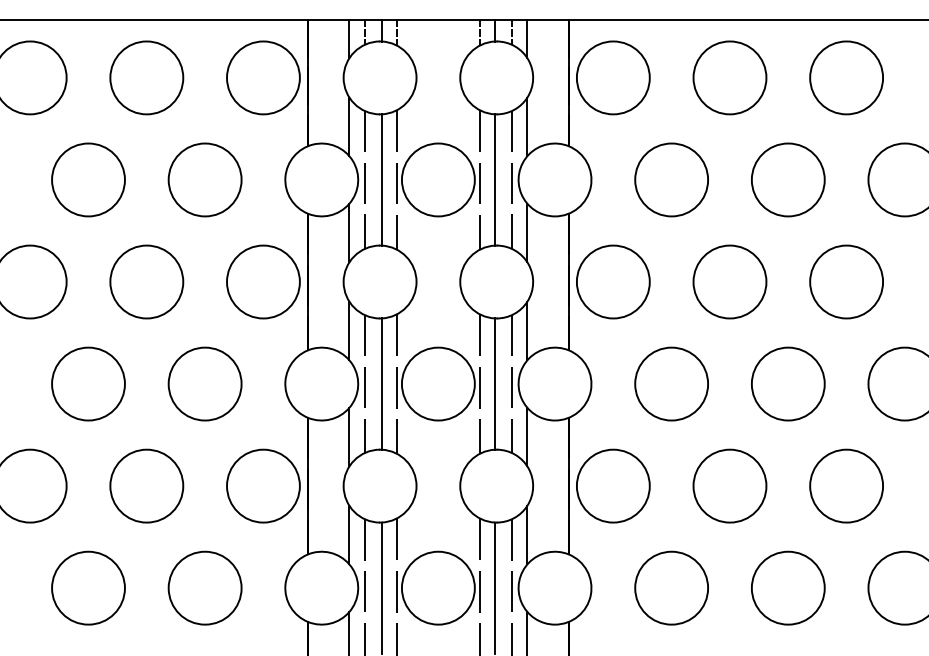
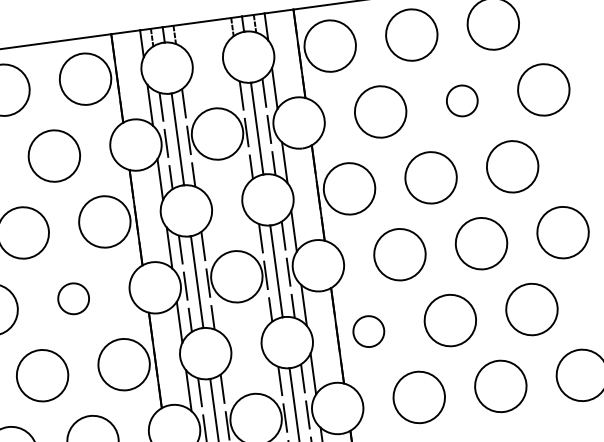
circle: (788, 179) -> (462, 100), size x0.6
circle: (204, 383) -> (73, 298), size x0.6
circle: (612, 485) -> (368, 331), size x0.6

